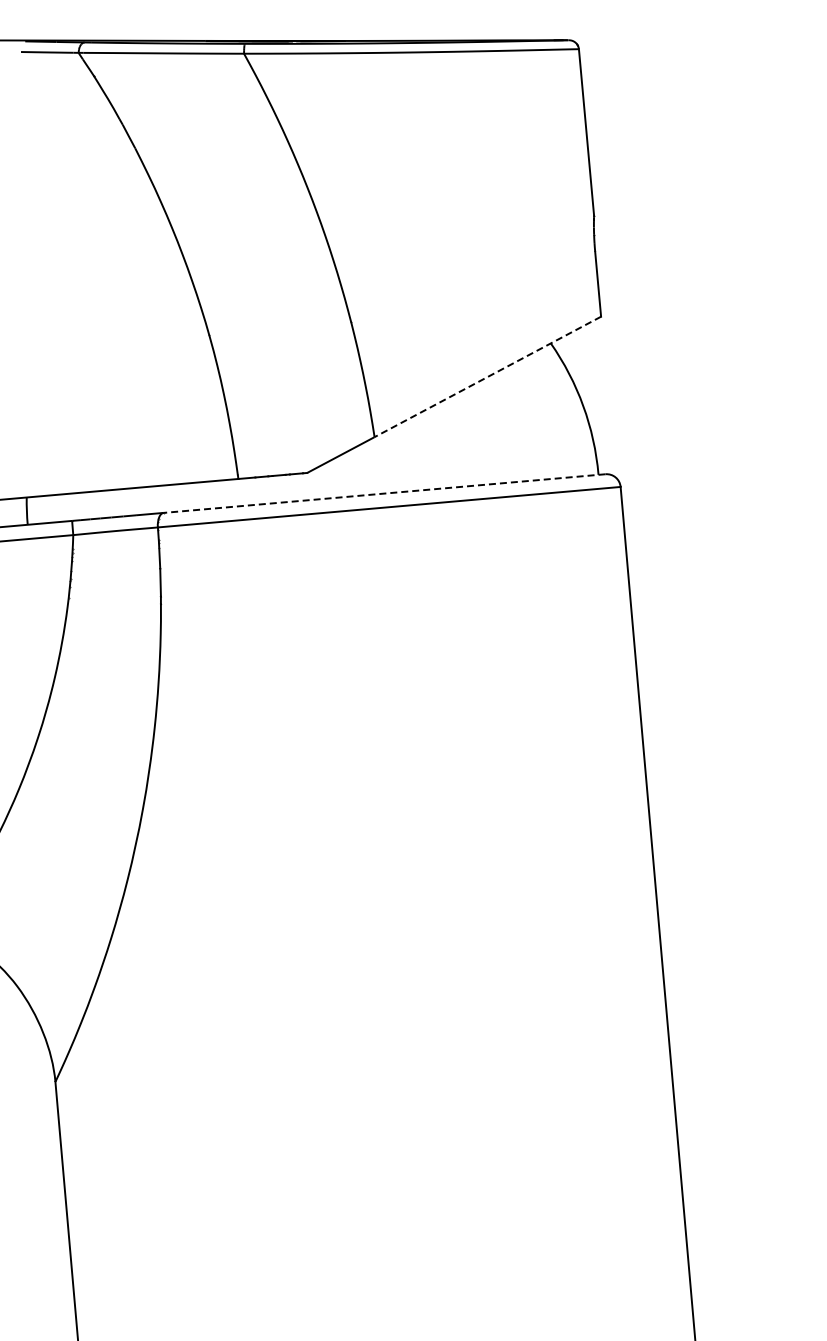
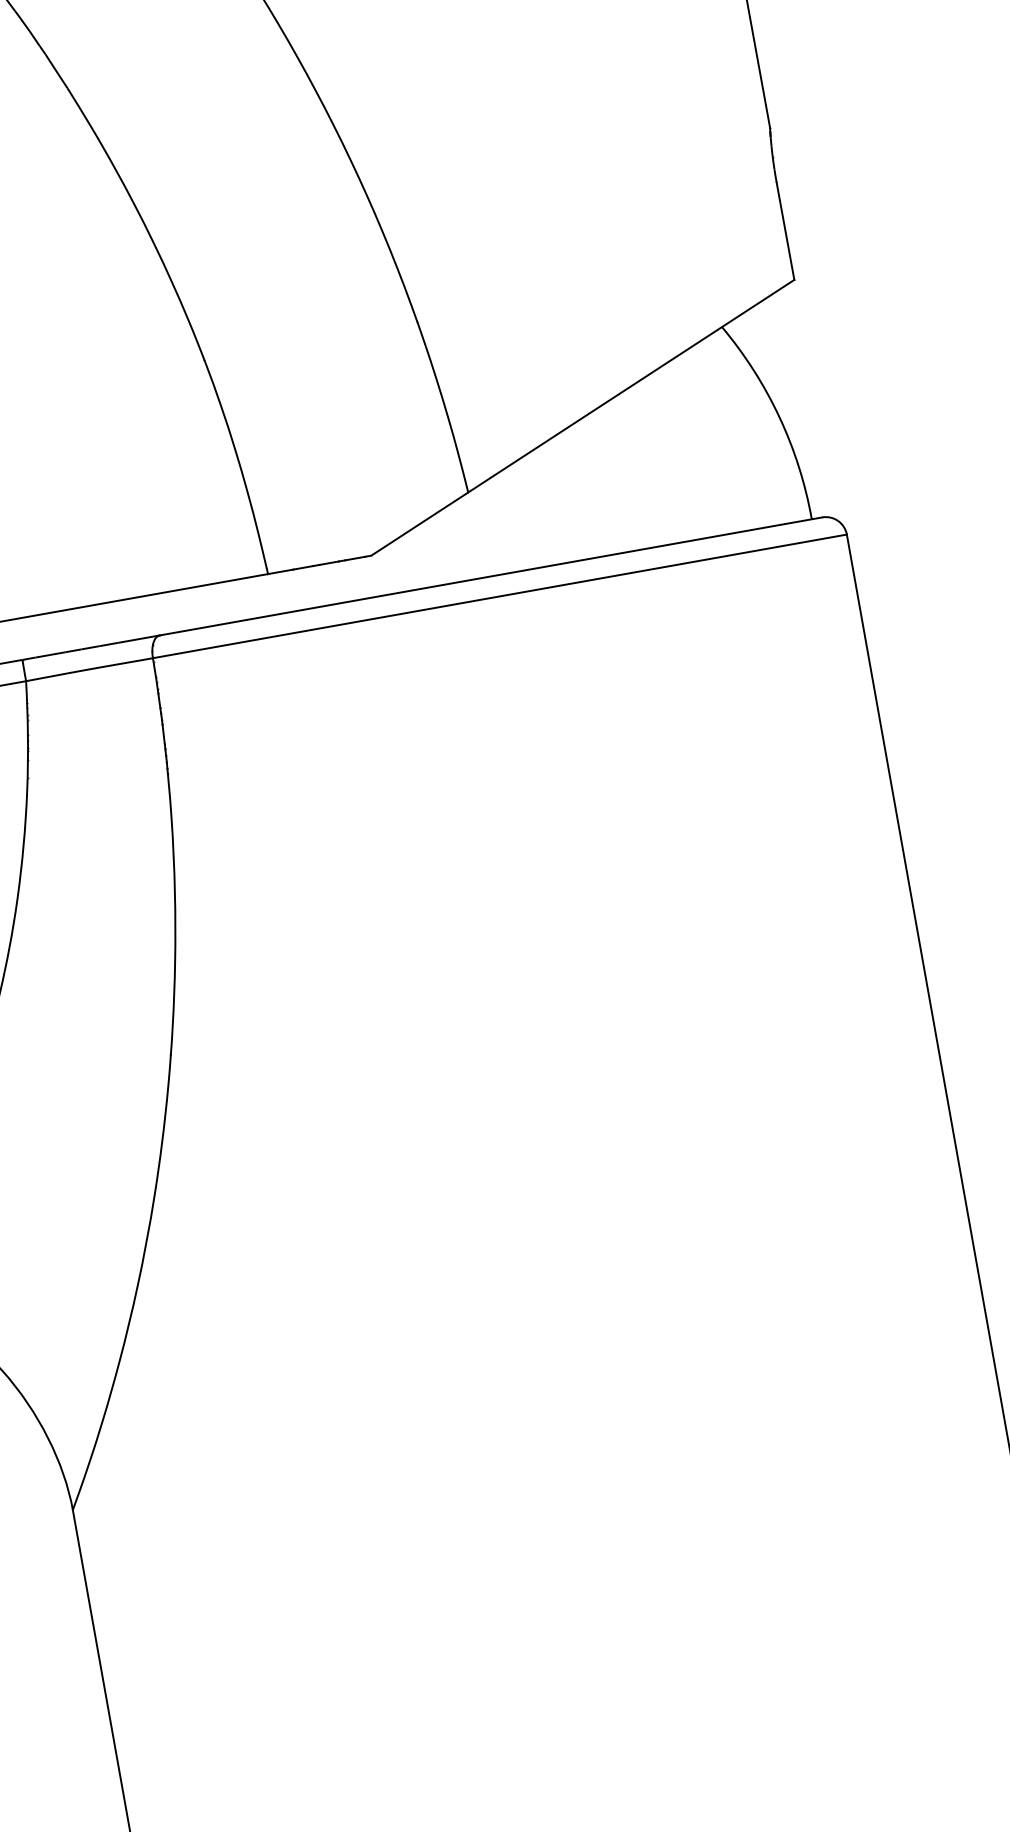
line: (487, 377) -> (630, 387), dashed -> solid
line: (384, 493) -> (490, 576), dashed -> solid

